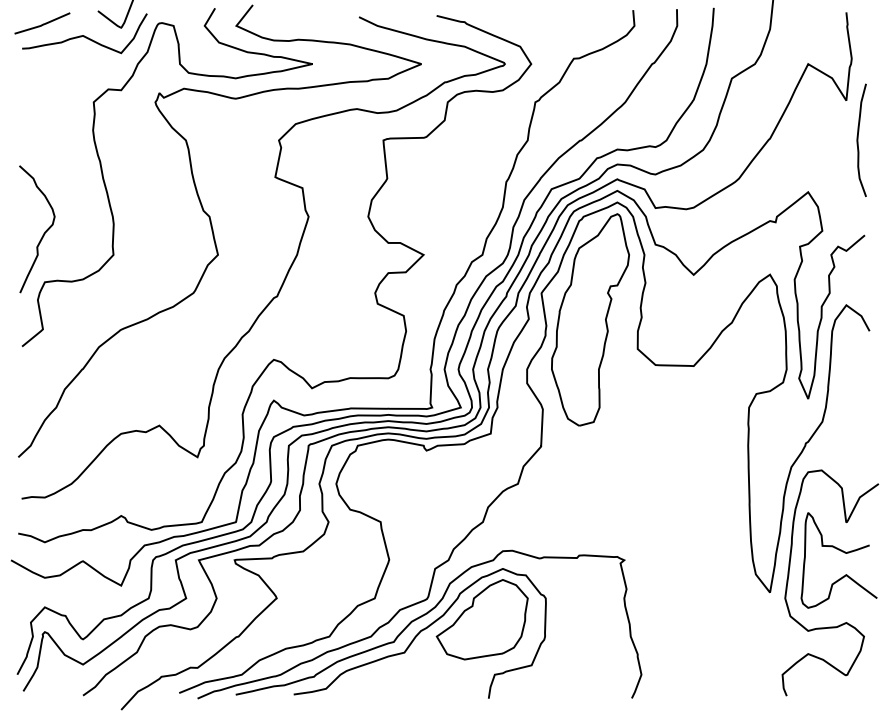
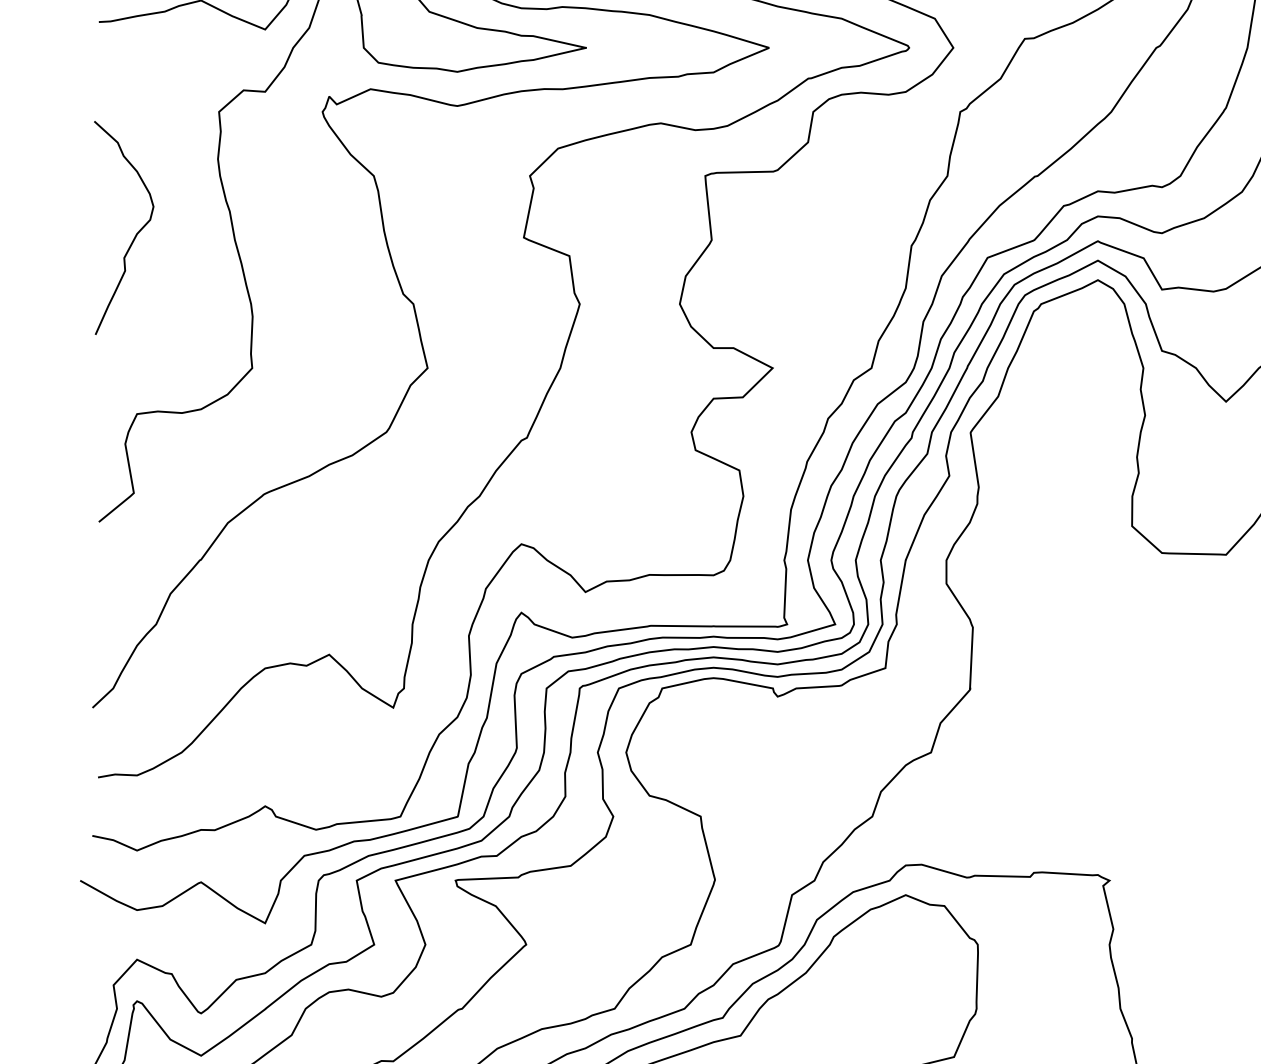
curve: (43, 233) -> (134, 234), moved
part: (590, 319) -> (1052, 476), removed
part: (481, 619) -> (869, 980), removed

